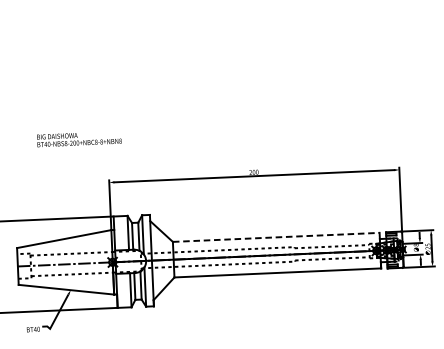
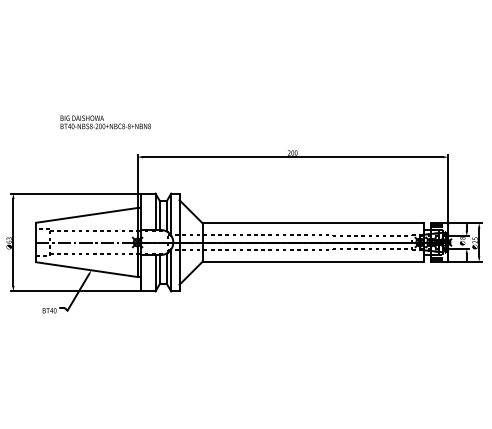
text: (79, 139) -> (105, 122), moved
line: (276, 237) -> (313, 223), dashed -> solid

